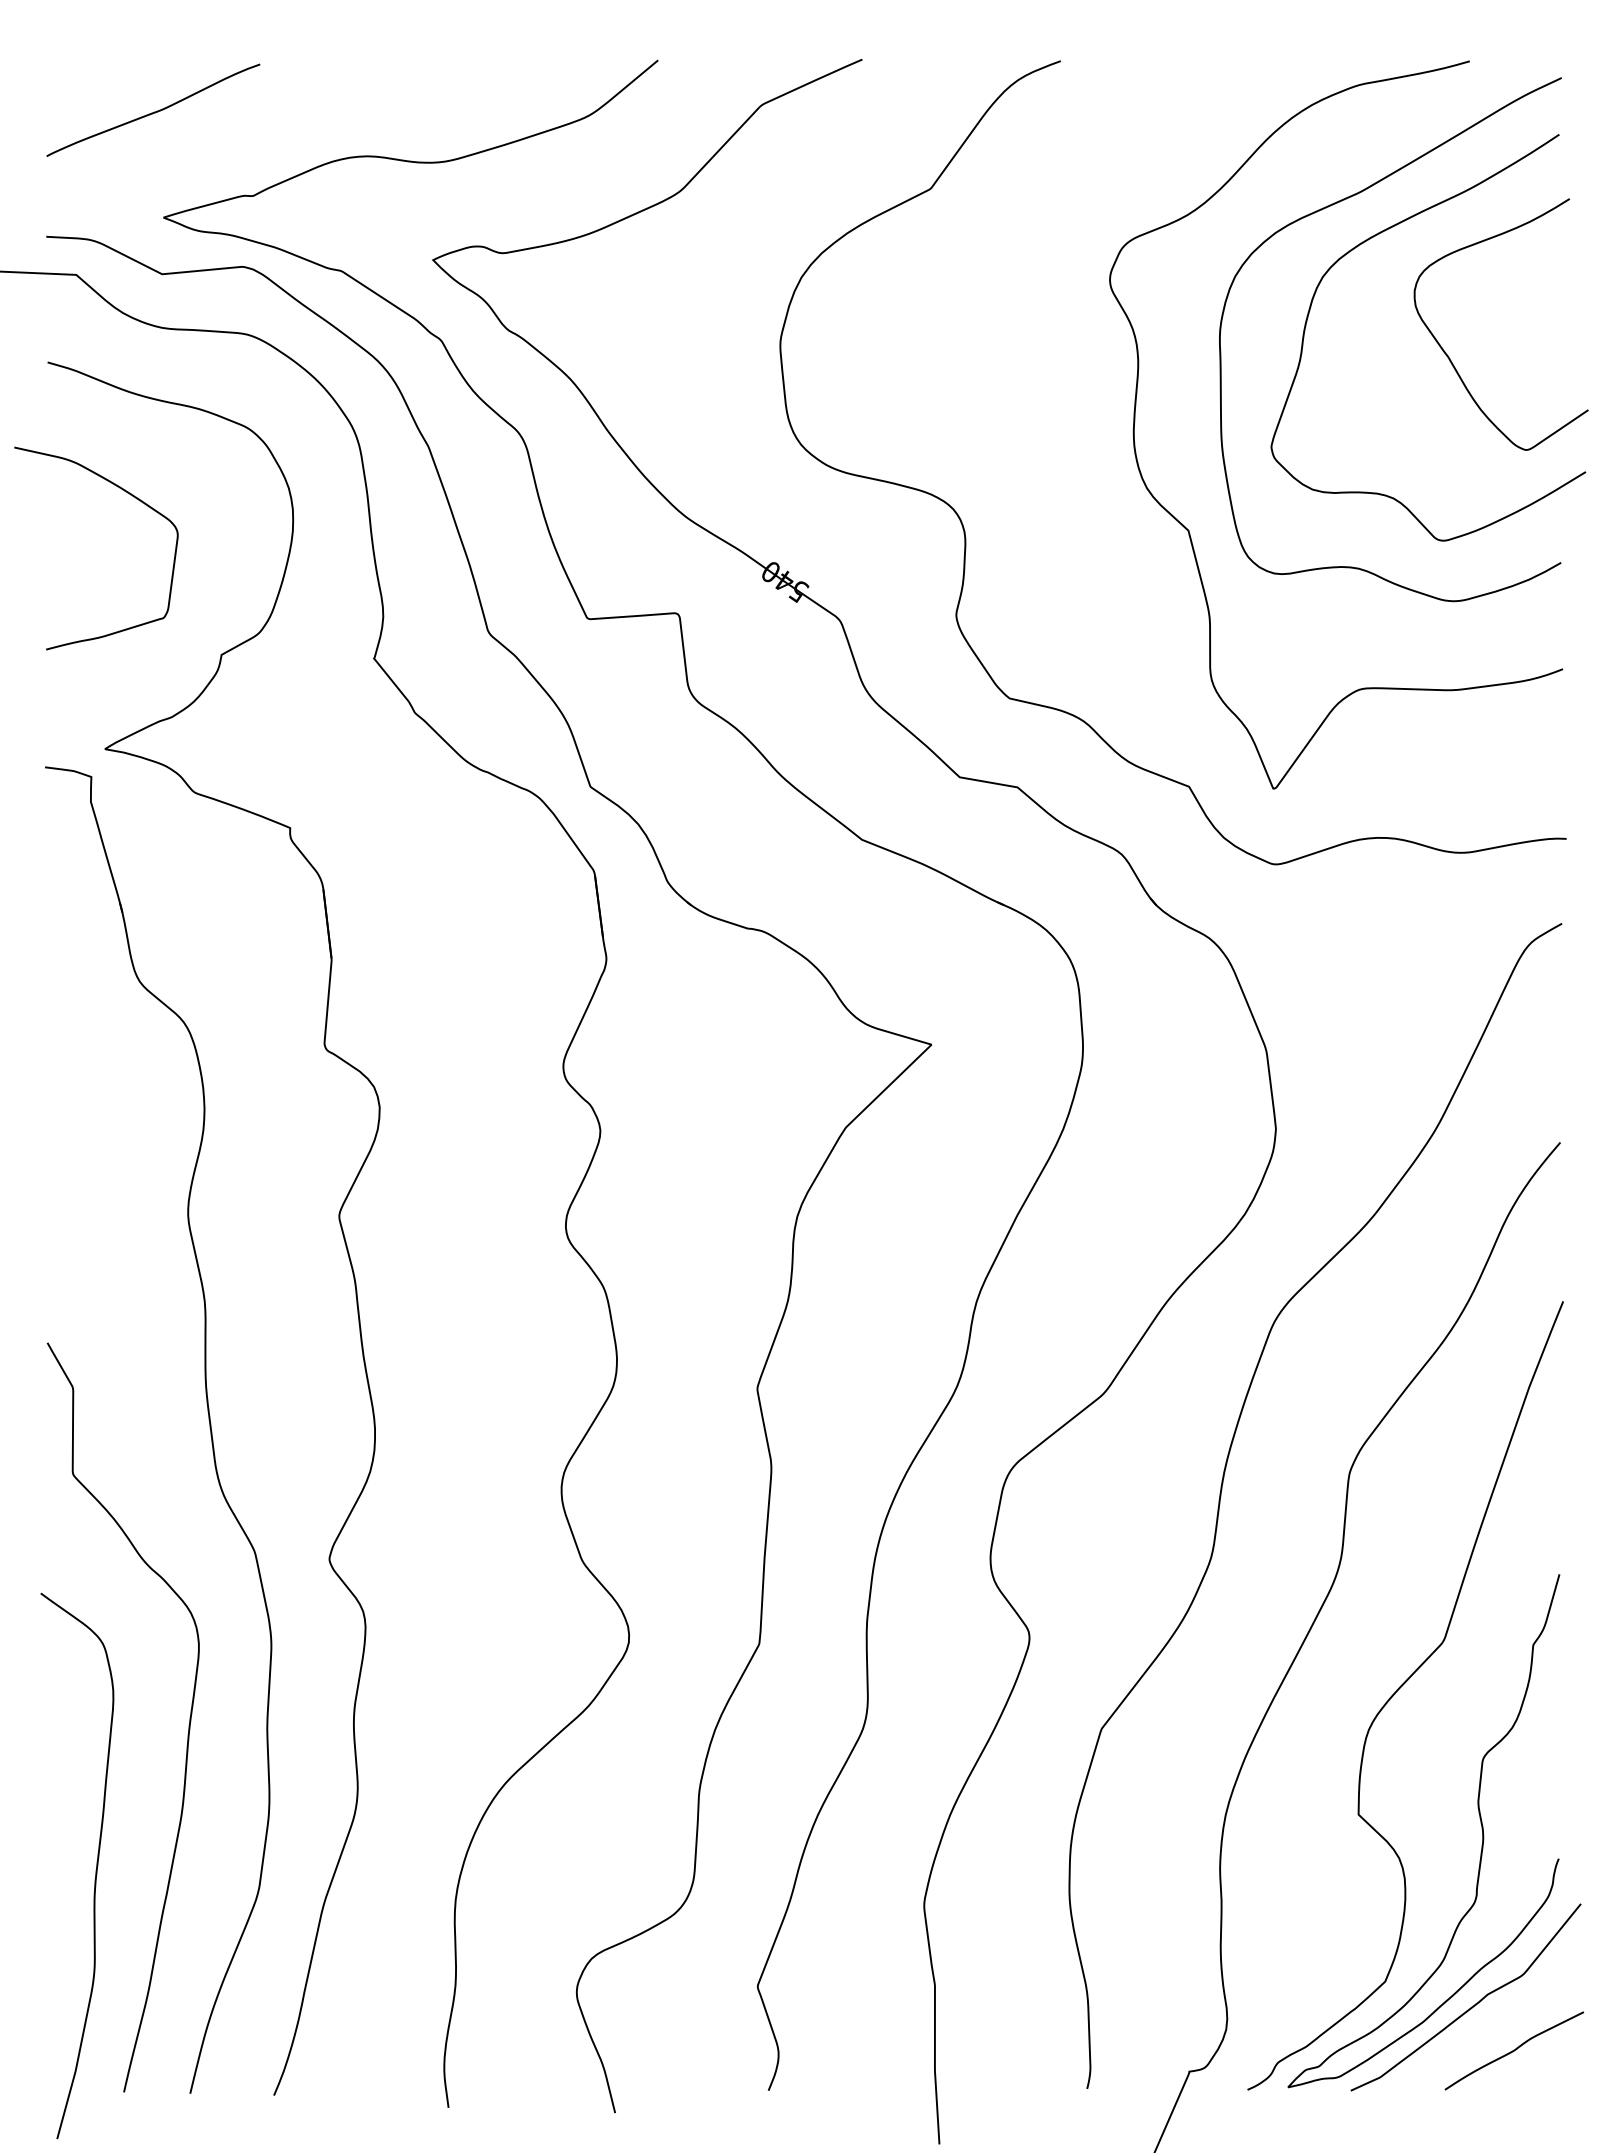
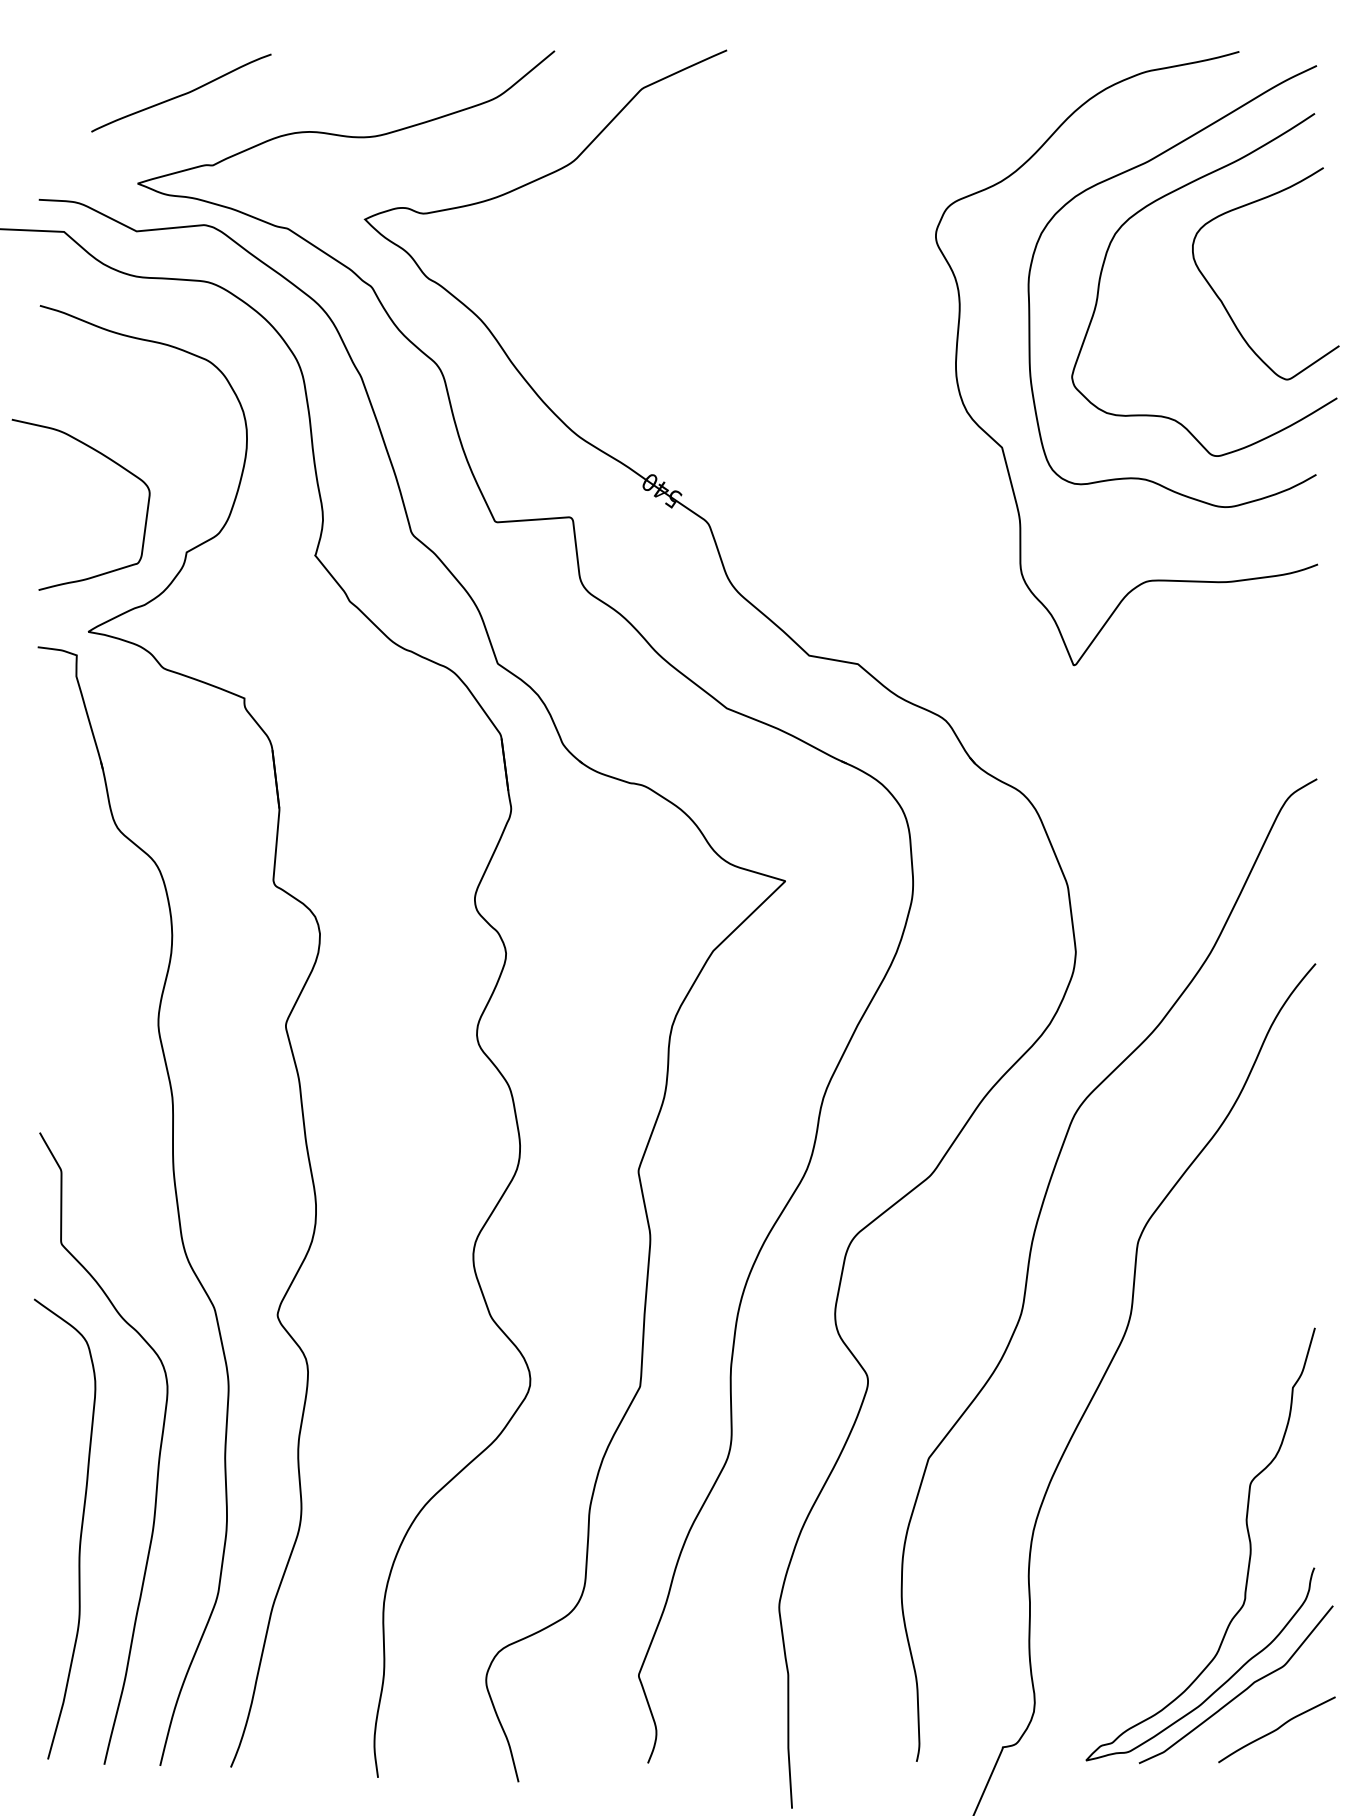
curve: (154, 111) -> (182, 94), moved
curve: (130, 495) -> (109, 460), moved
curve: (964, 527) -> (813, 444), removed
curve: (1399, 1689) -> (1180, 1425), removed
curve: (95, 1870) -> (80, 1532), moved

